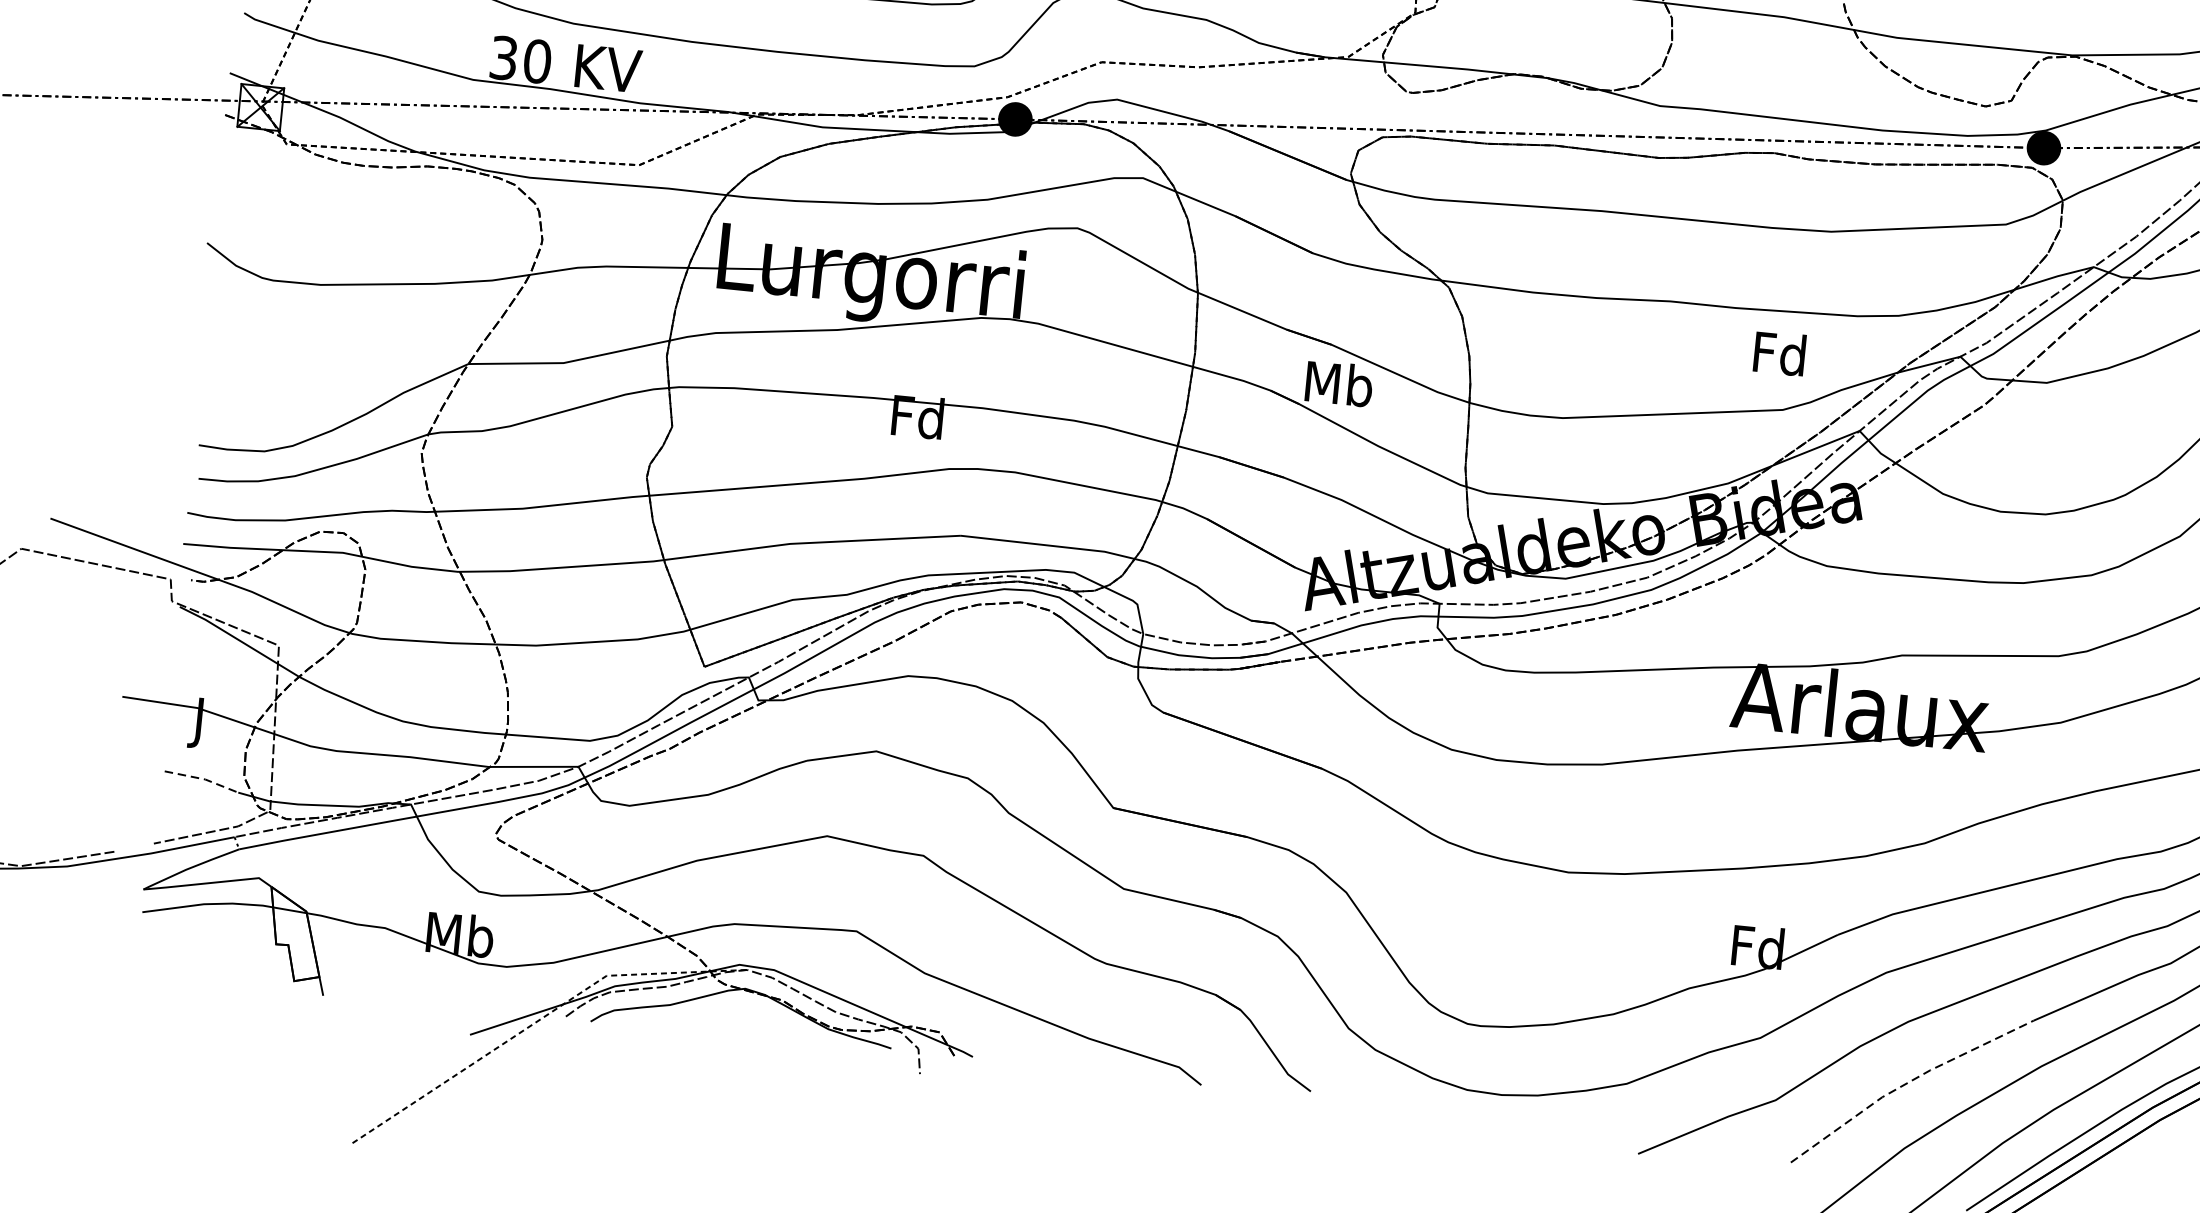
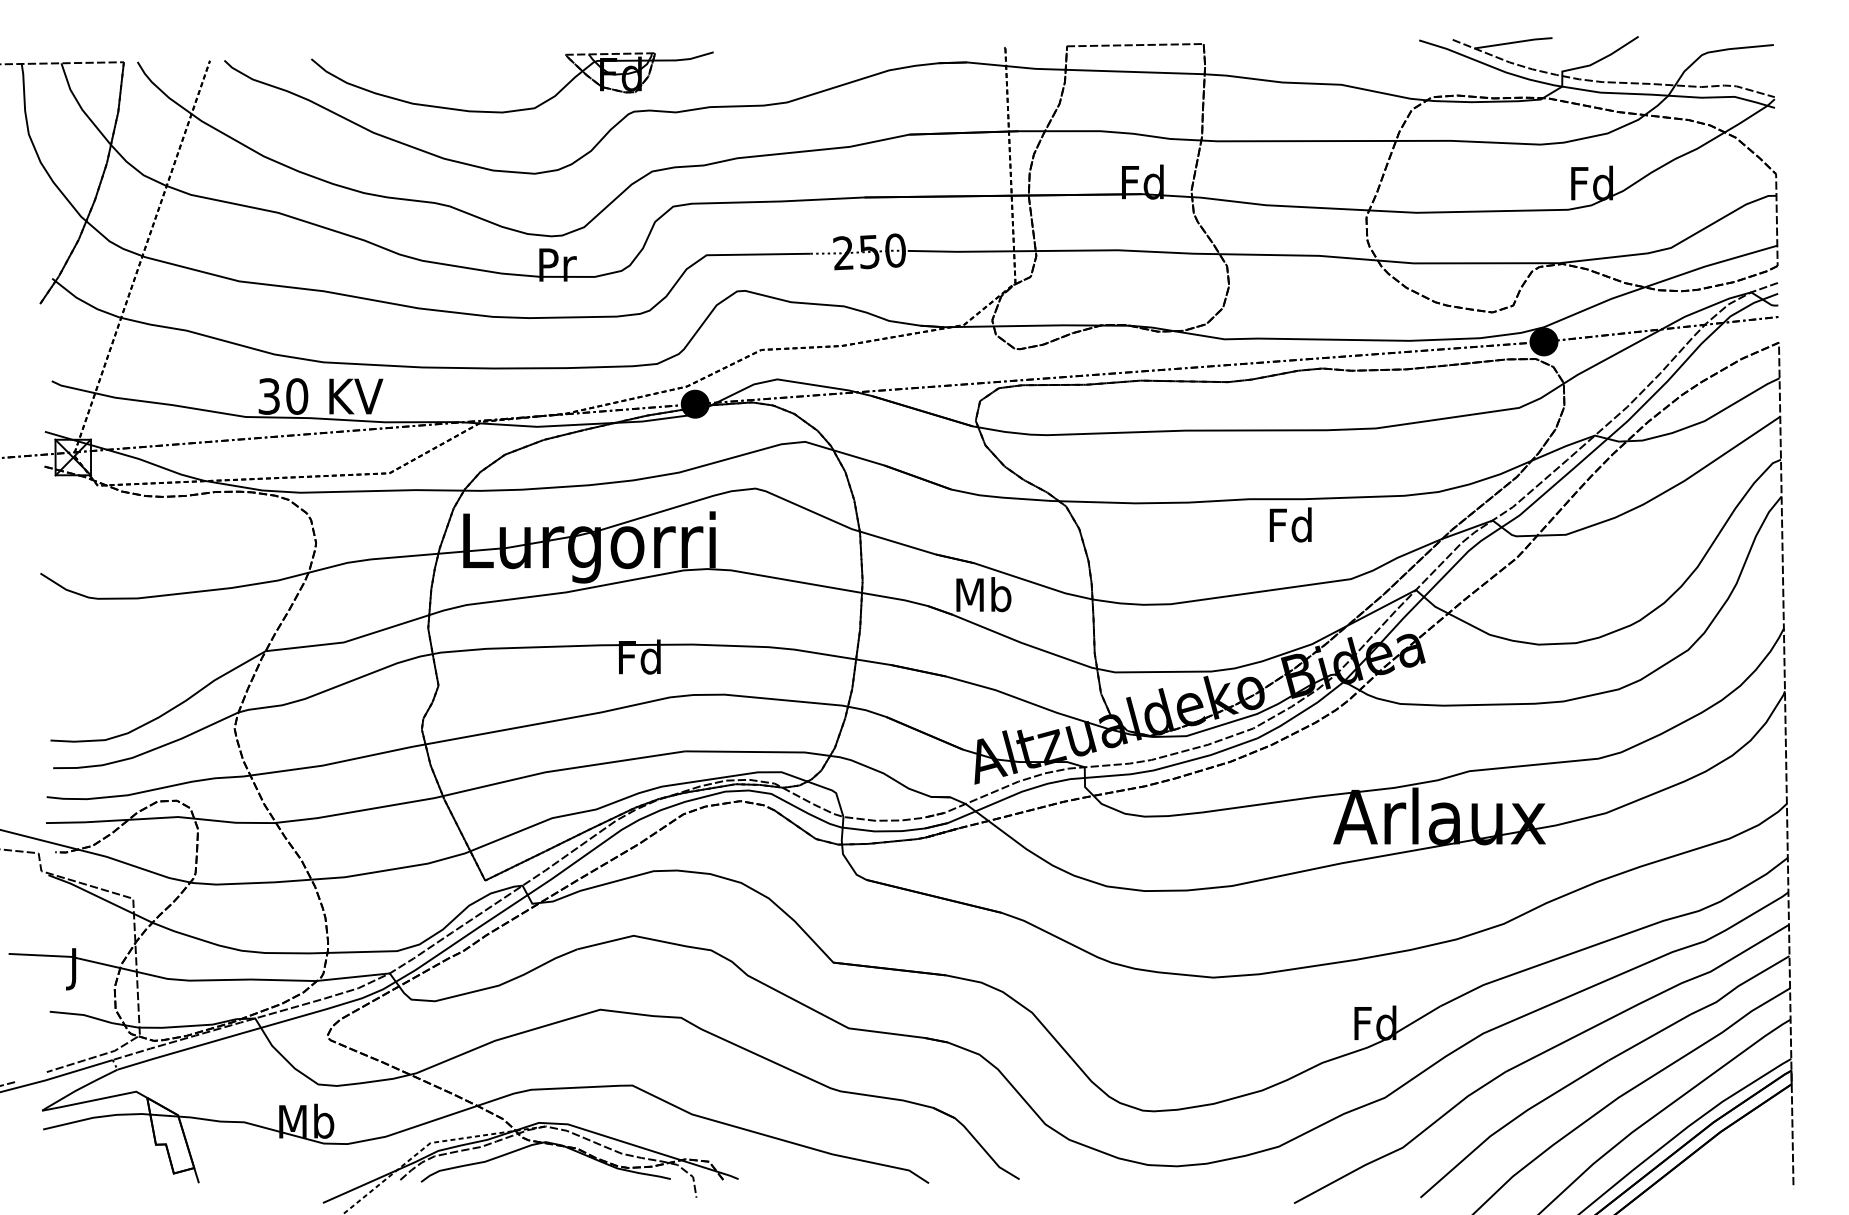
text: (1779, 352) -> (1290, 524), moved
line: (202, 778) -> (81, 1014), dashed -> solid
line: (1907, 1082) -> (1509, 1122), dashed -> solid

